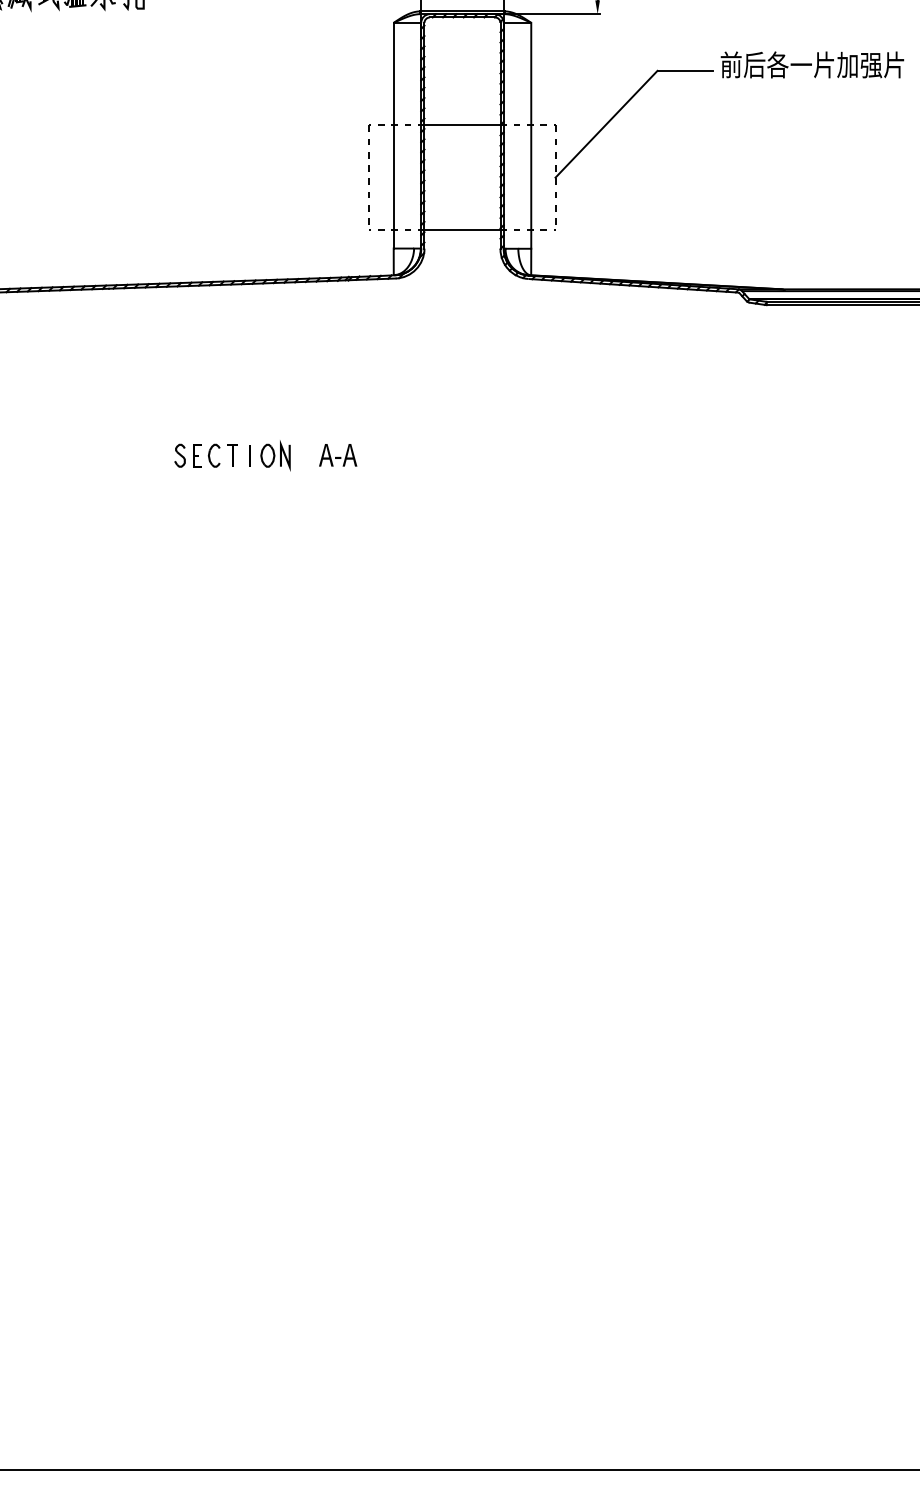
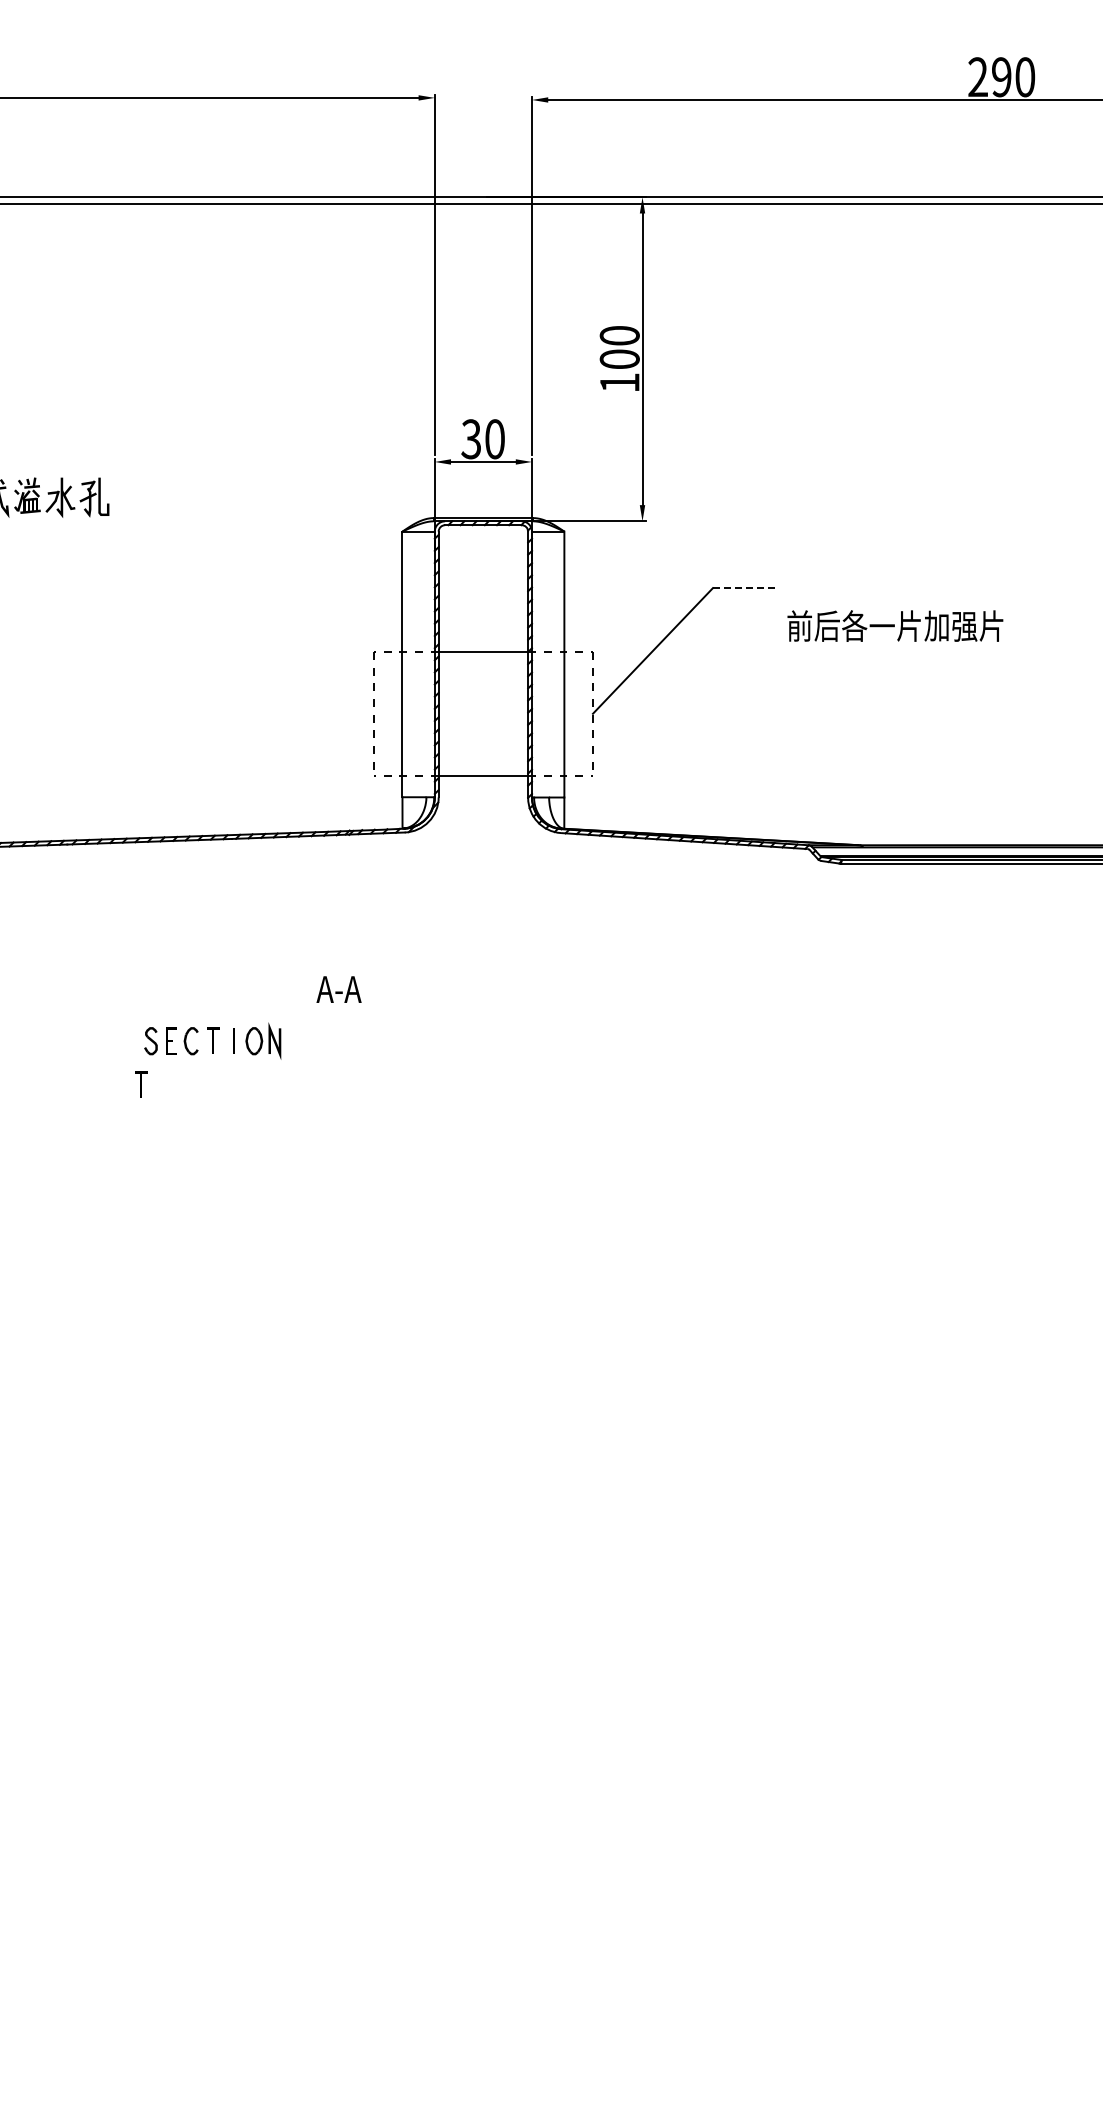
text: (812, 64) -> (895, 625), moved
line: (685, 71) -> (745, 588), solid -> dashed
text: (337, 455) -> (338, 989), moved
part: (172, 492) -> (141, 1084), added

